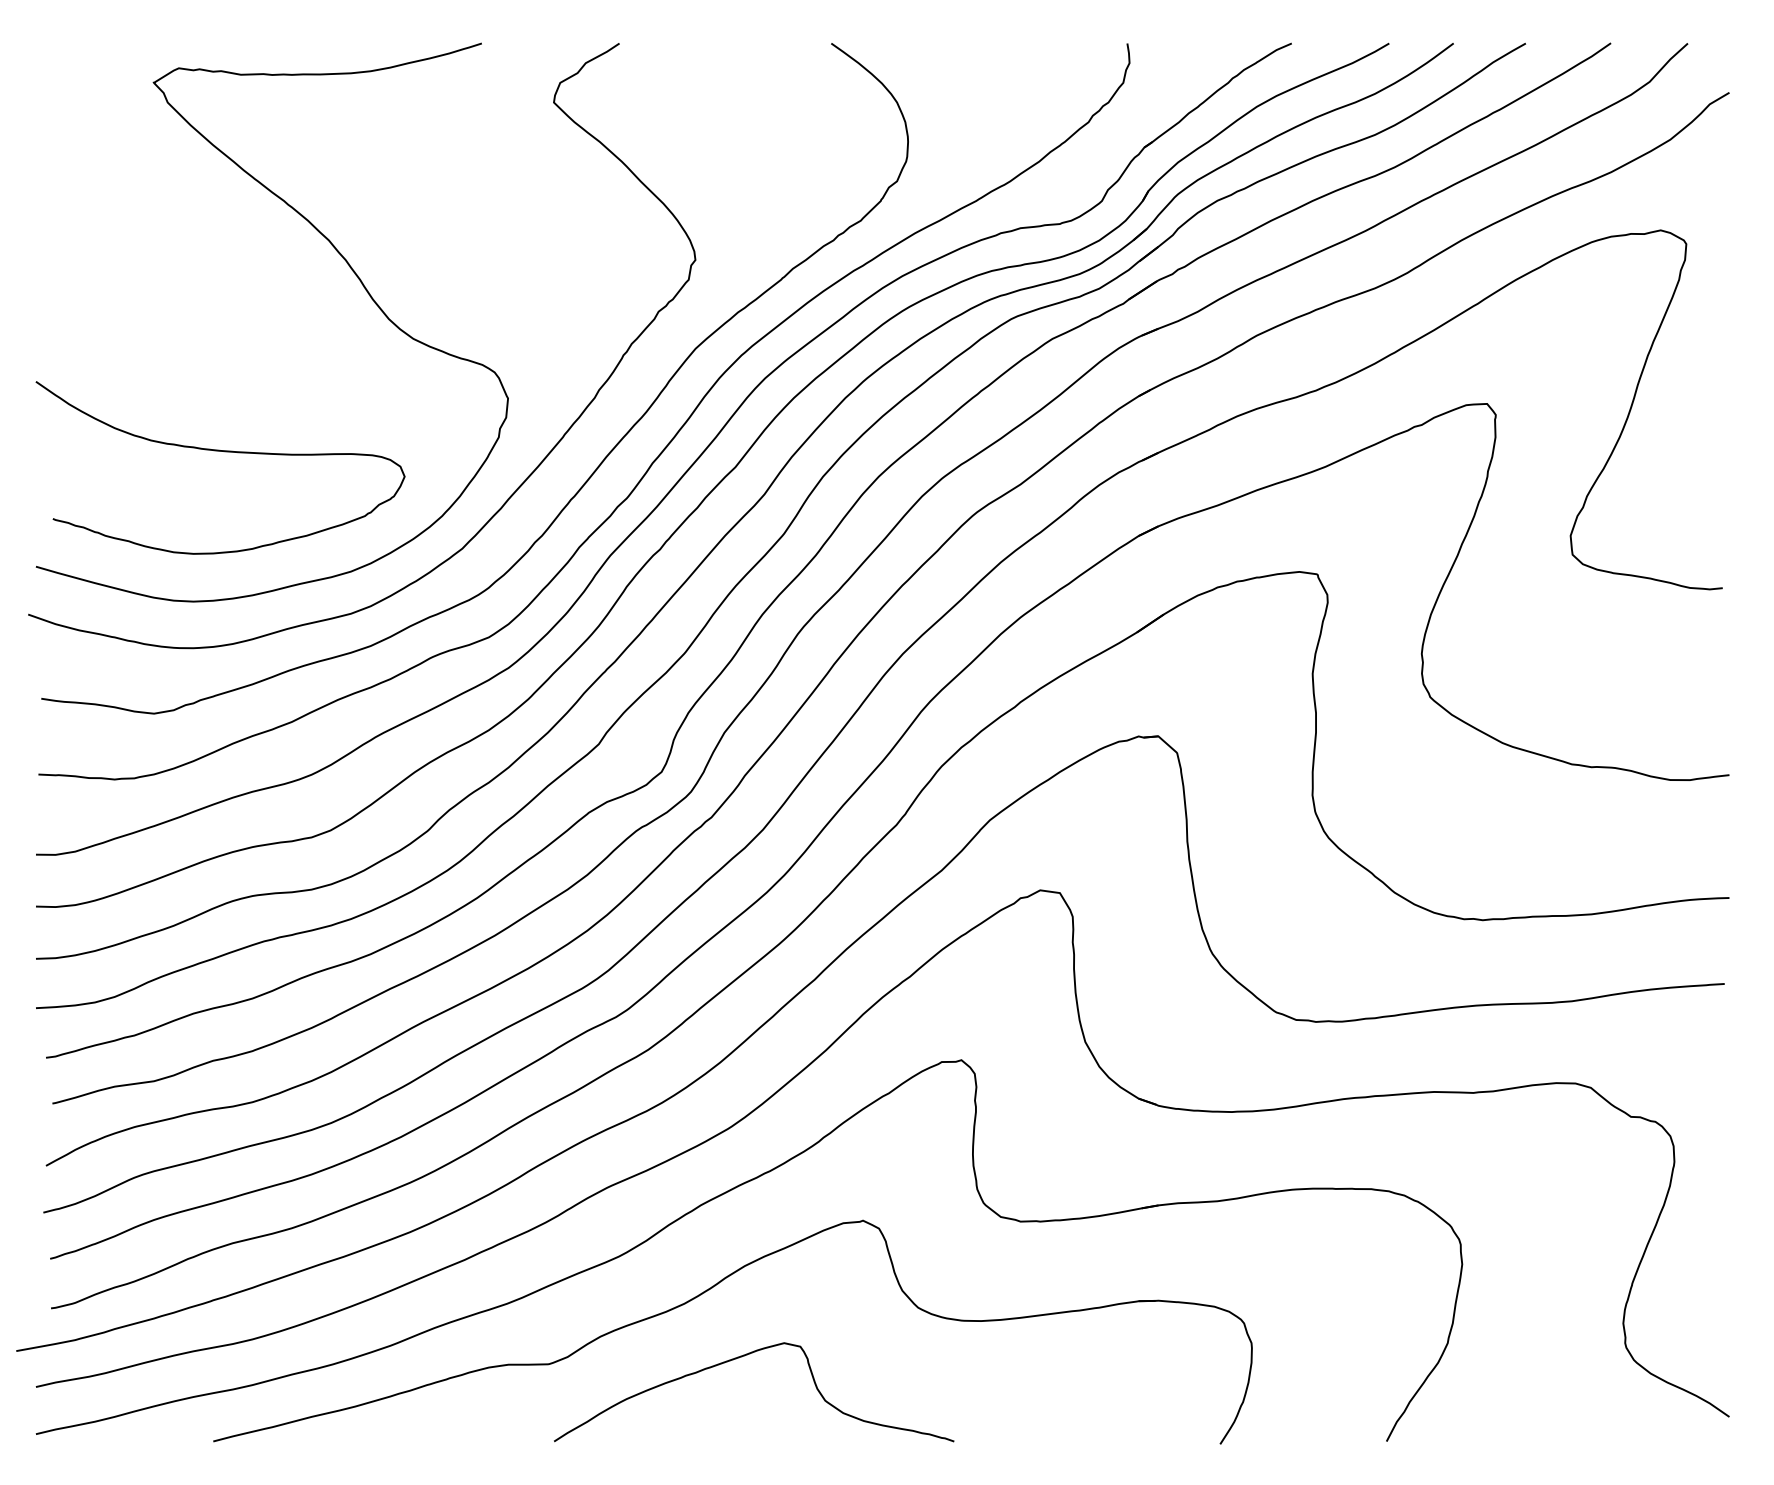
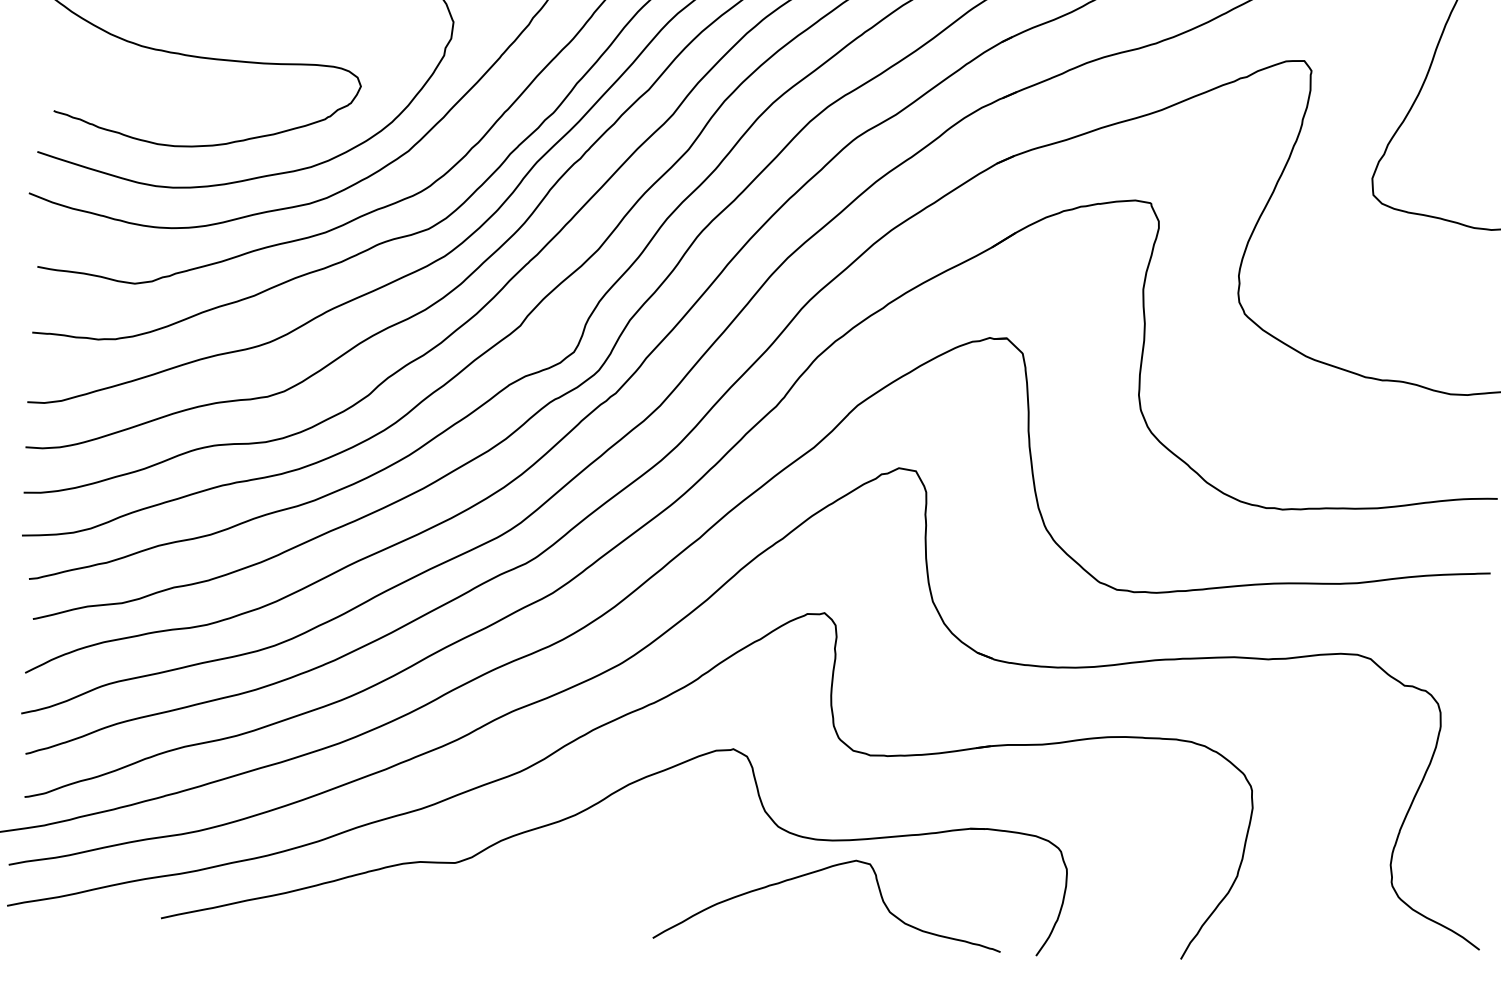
curve: (739, 1358) -> (816, 872), moved

